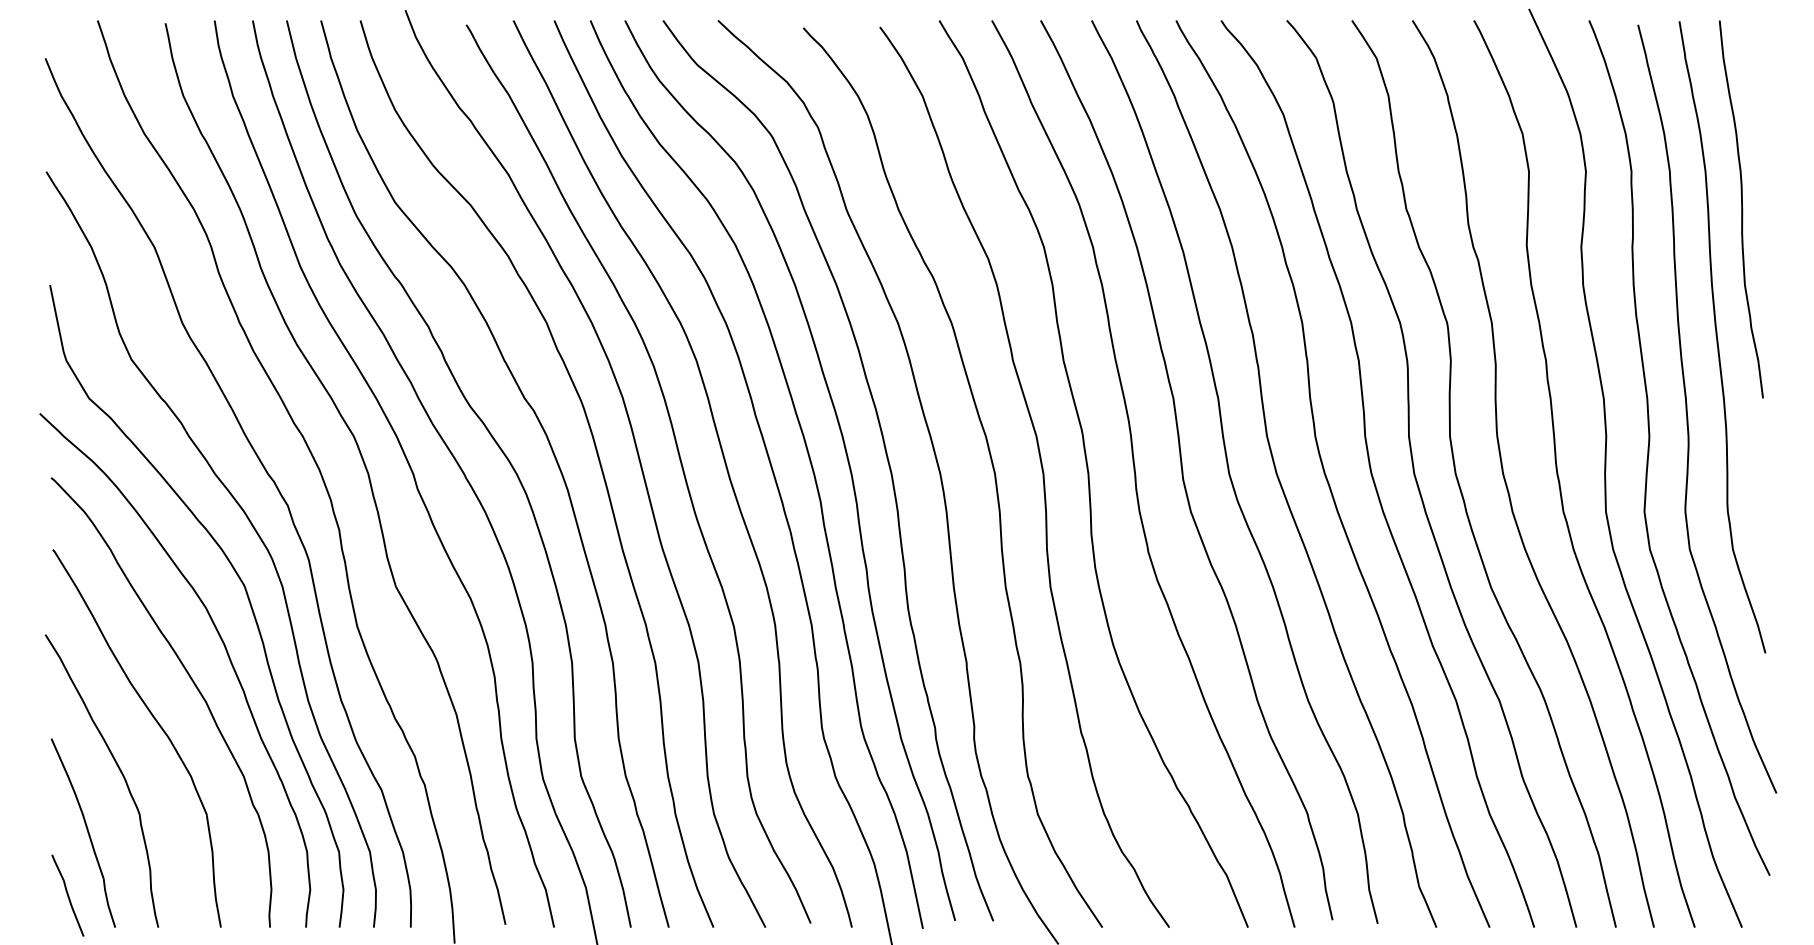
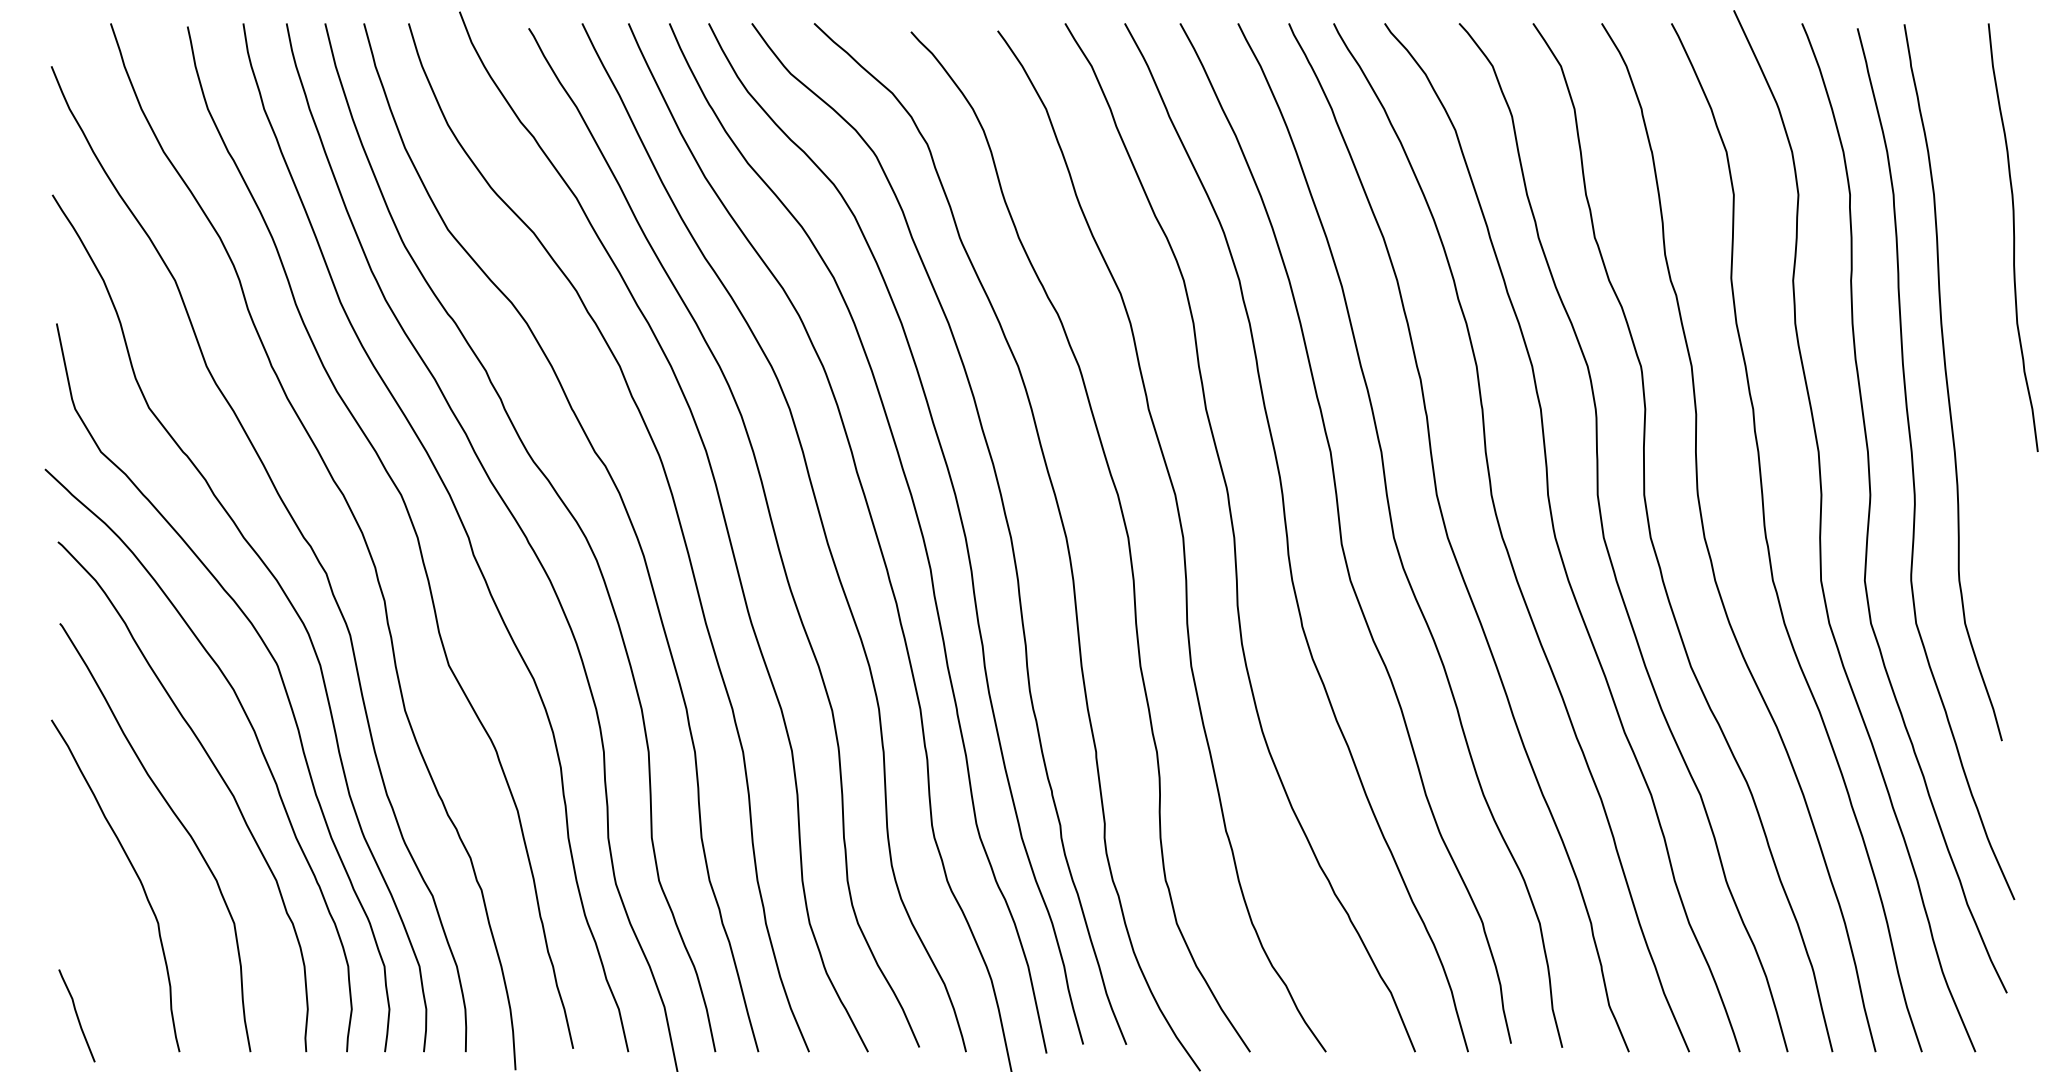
curve: (1741, 209) -> (2013, 237), moved
curve: (86, 830) -> (98, 941), removed

